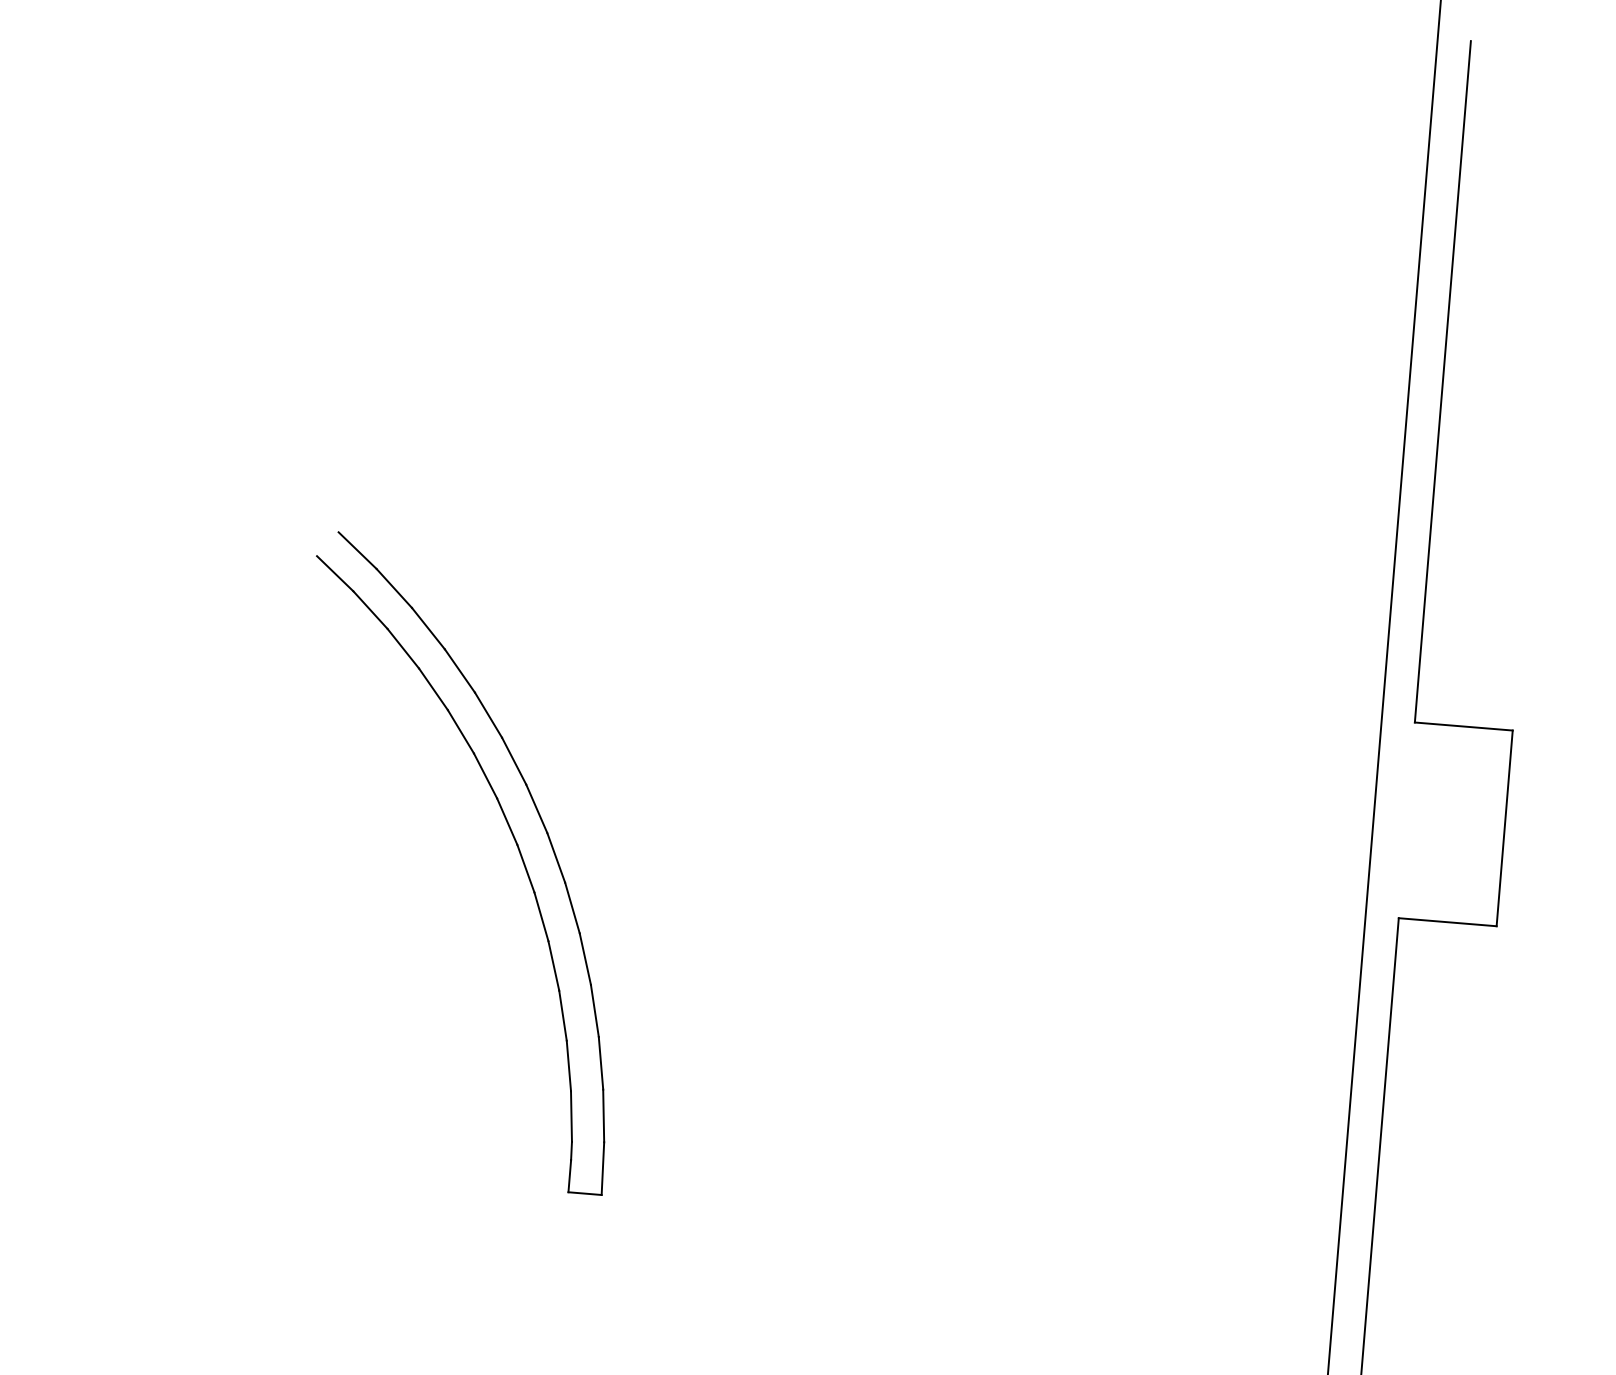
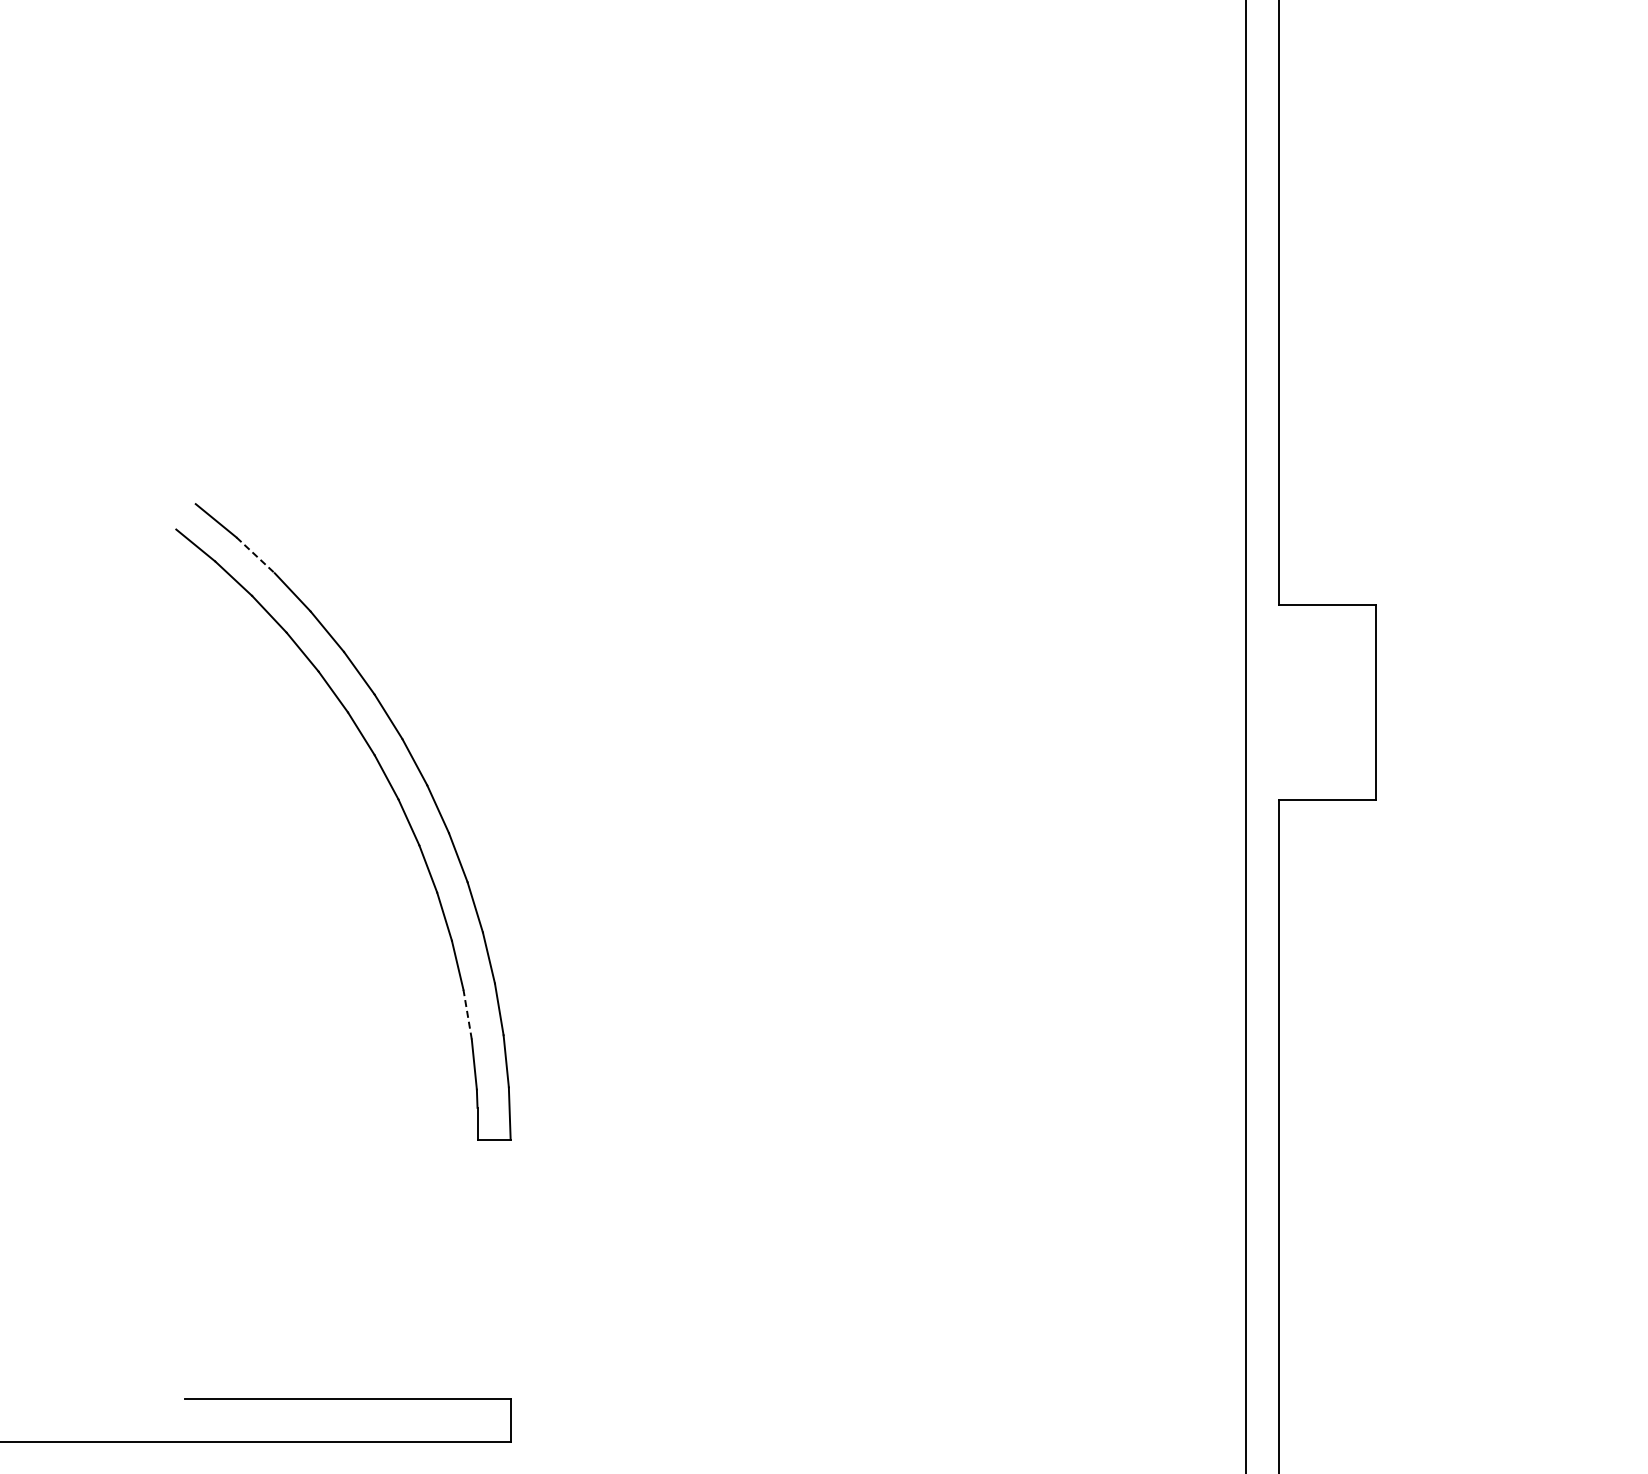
line: (394, 588) -> (255, 555), solid -> dashed
line: (568, 1065) -> (467, 1014), solid -> dashed

